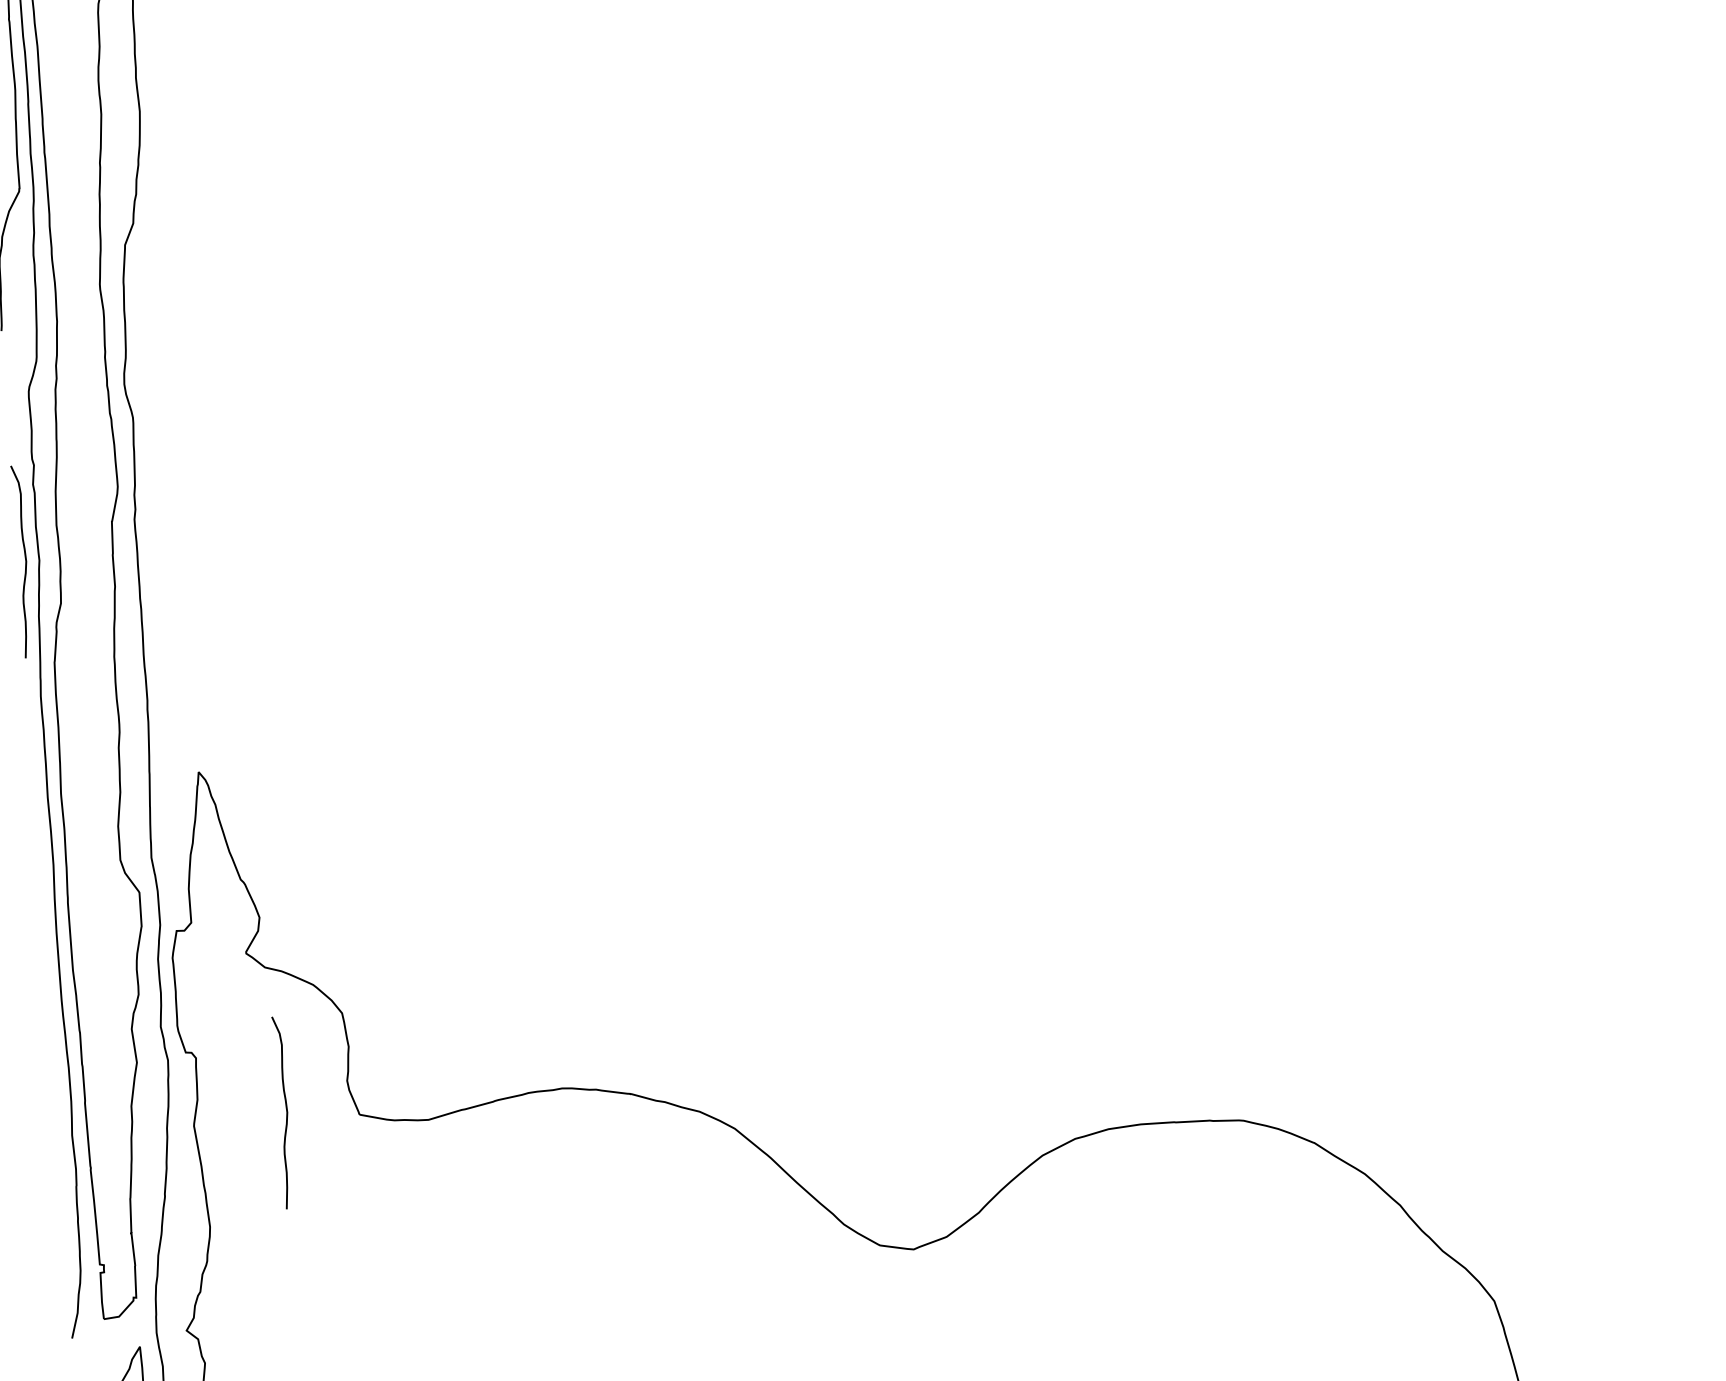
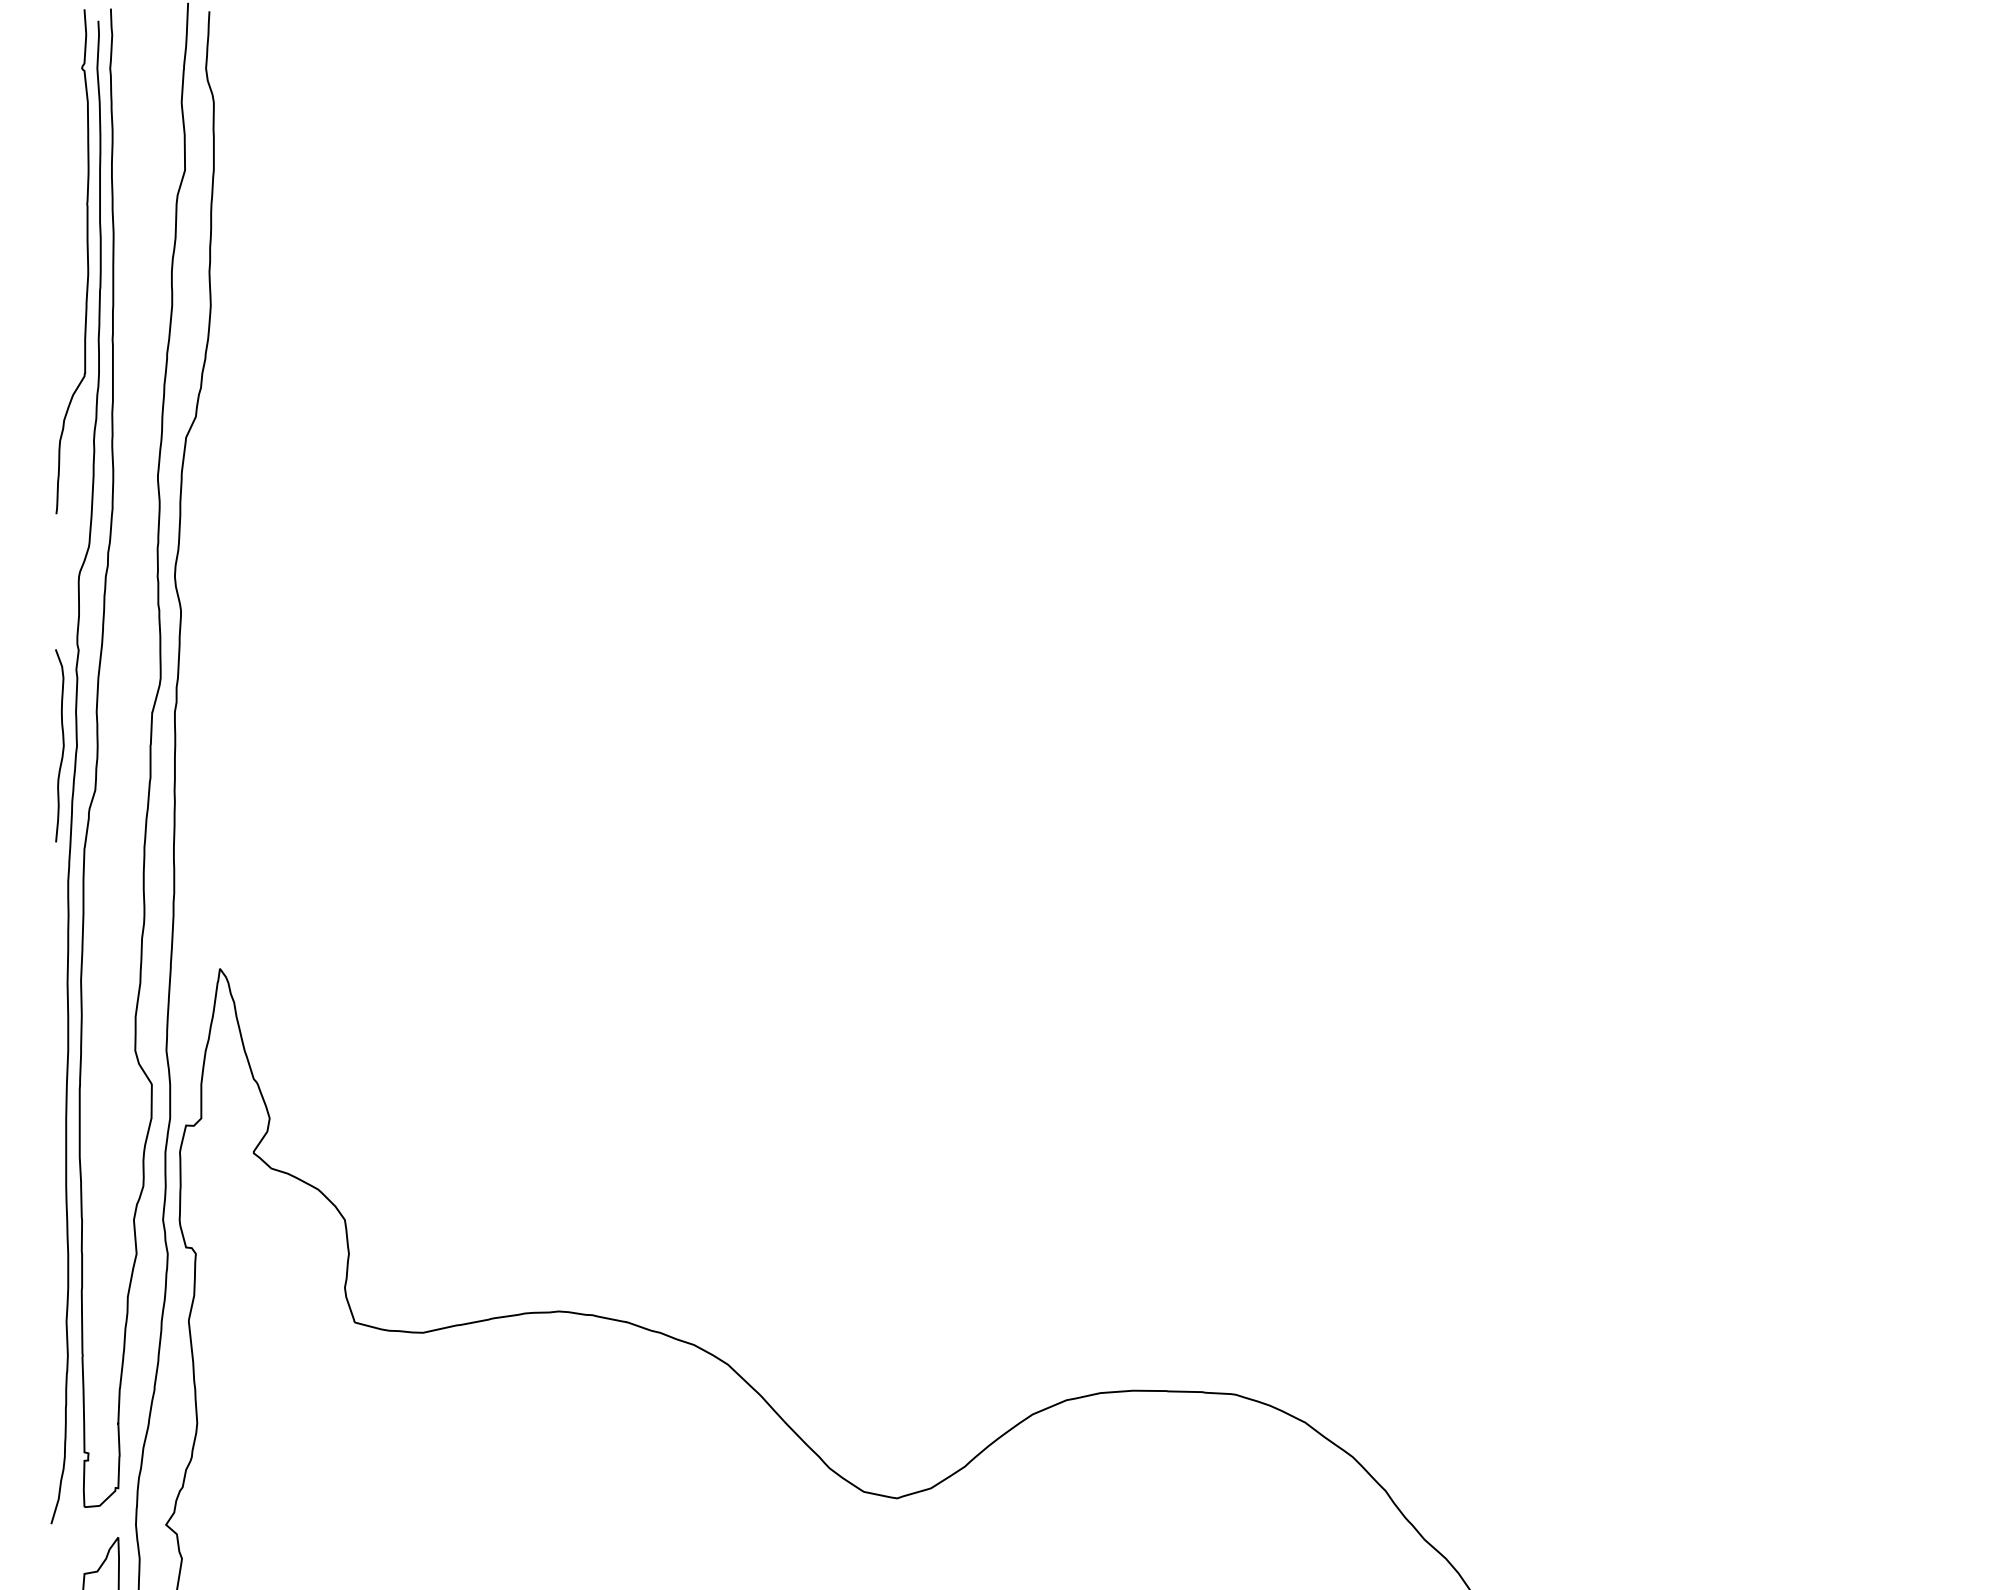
curve: (285, 1112) -> (281, 1314), removed

